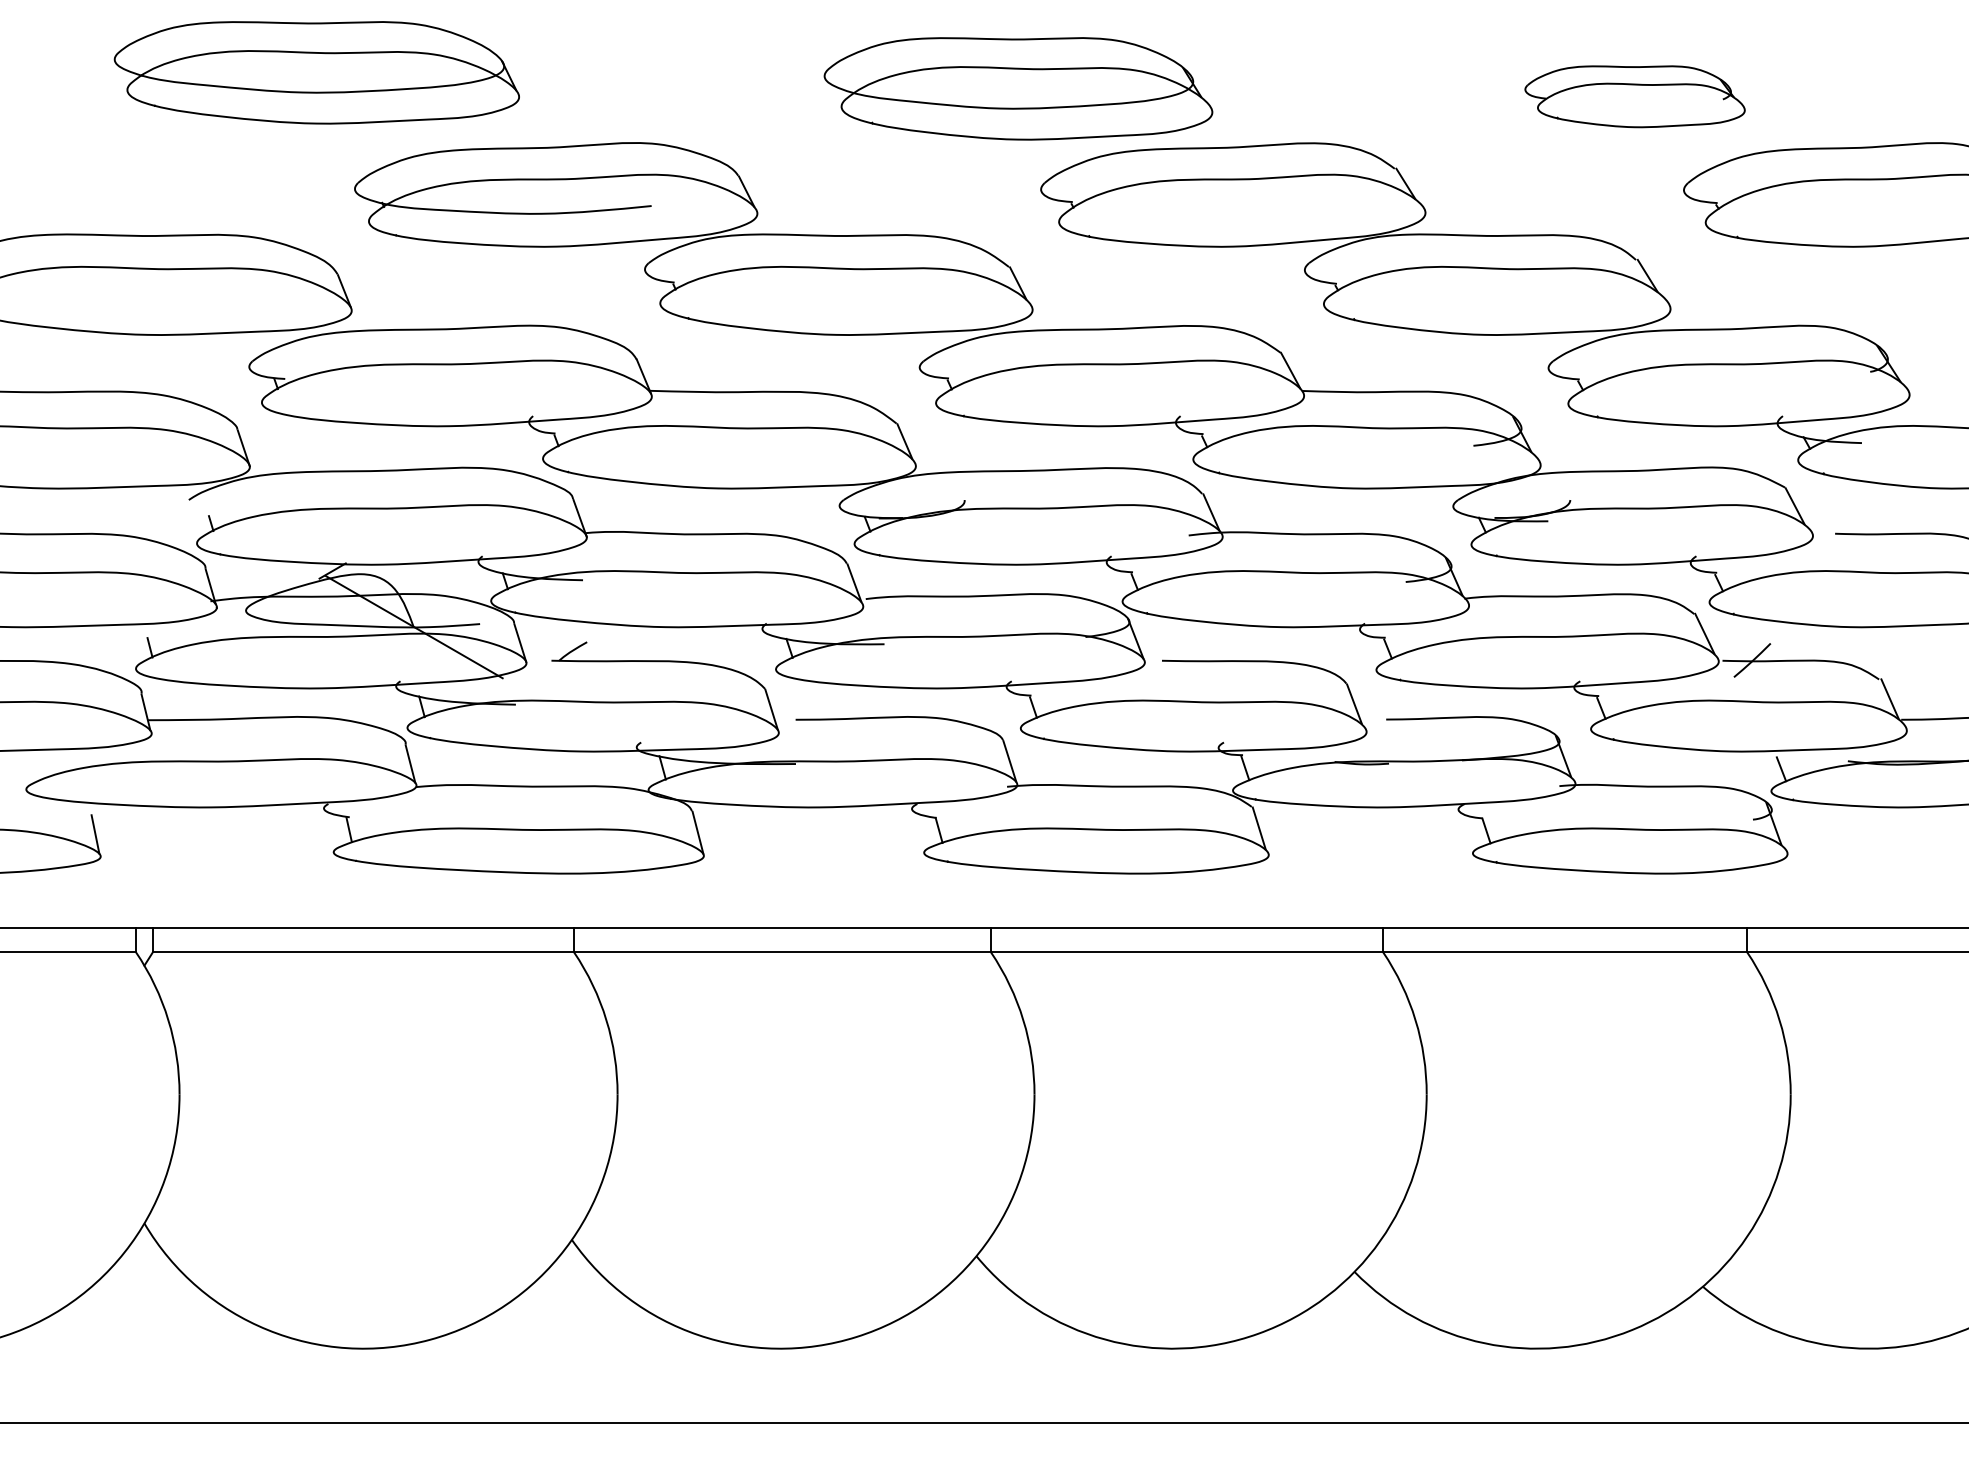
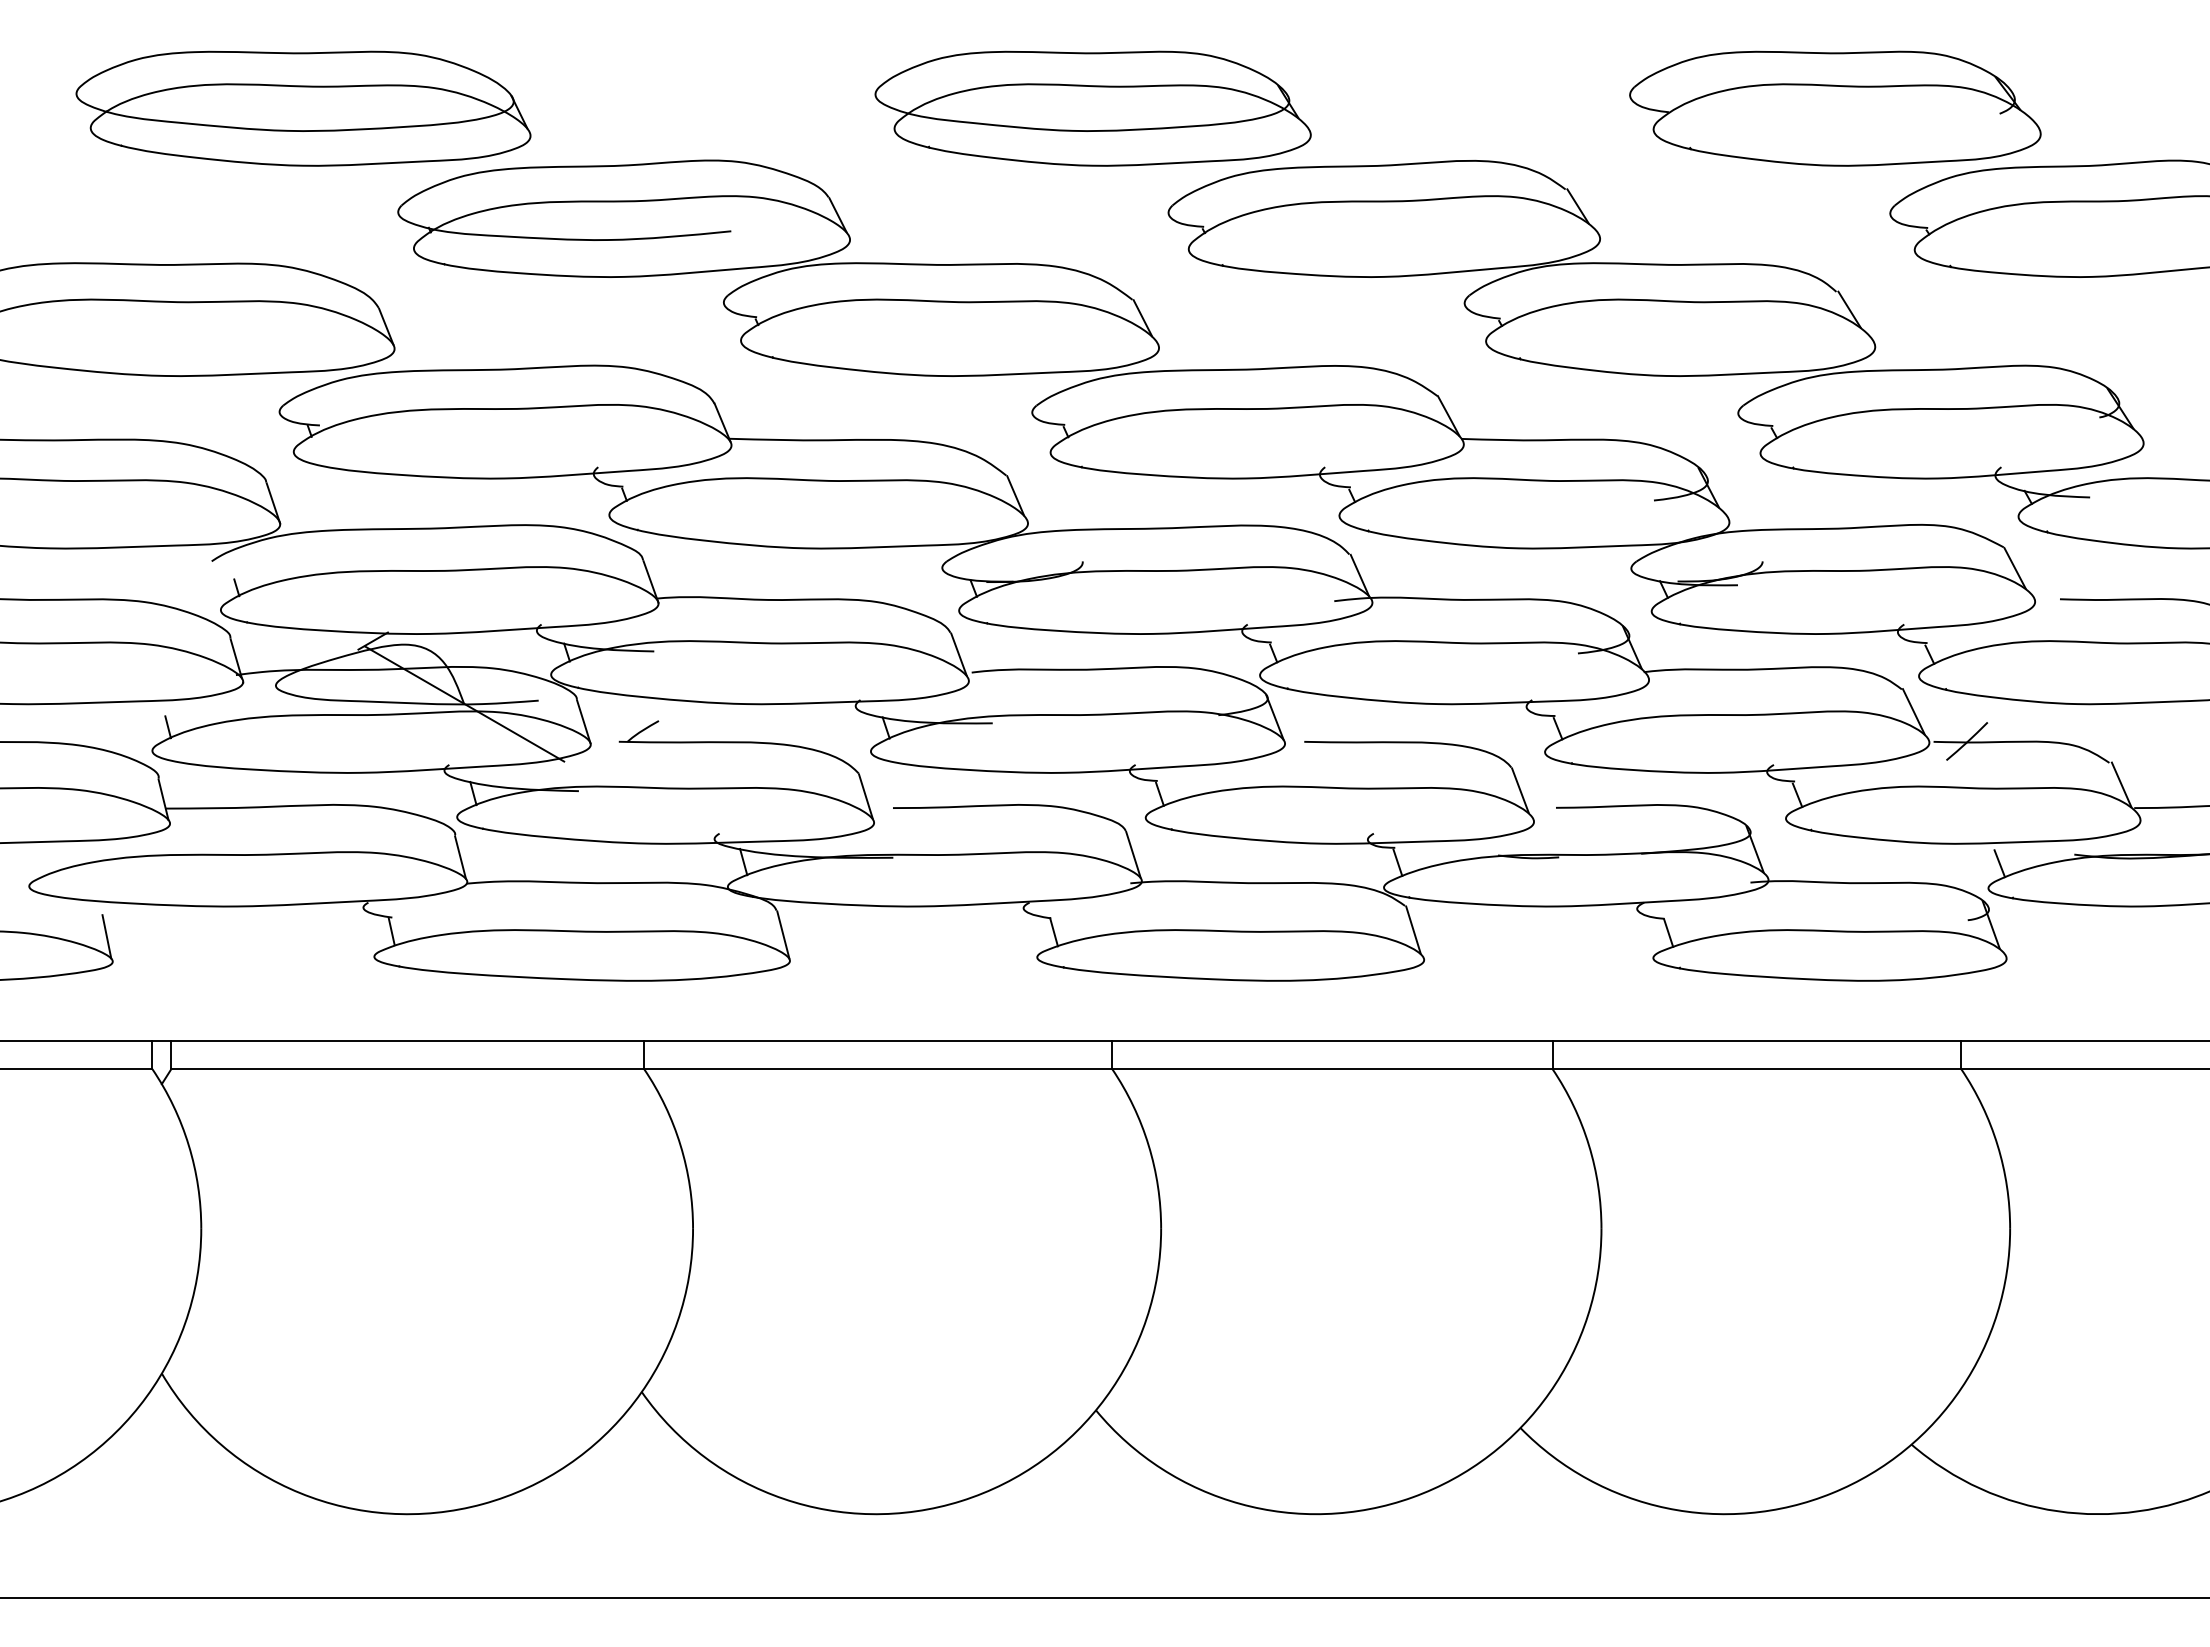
part: (316, 72) -> (303, 108), moved
part: (1017, 88) -> (1092, 108), moved
part: (1635, 96) -> (1835, 108), size x1.67

